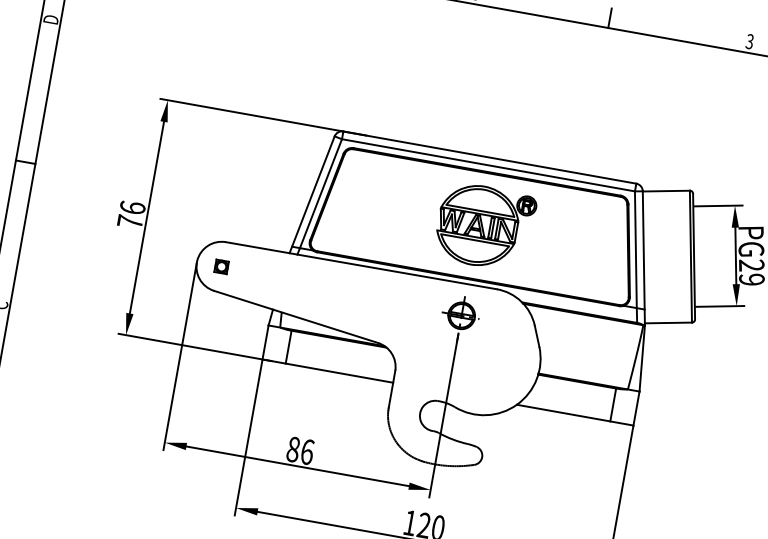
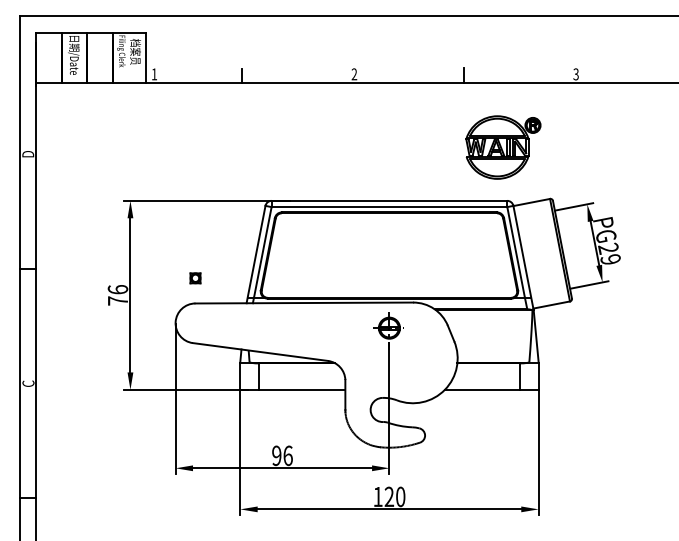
part: (485, 226) -> (503, 147), moved
part: (221, 267) -> (195, 278), moved
text: (293, 449) -> (276, 455), 86 -> 96

